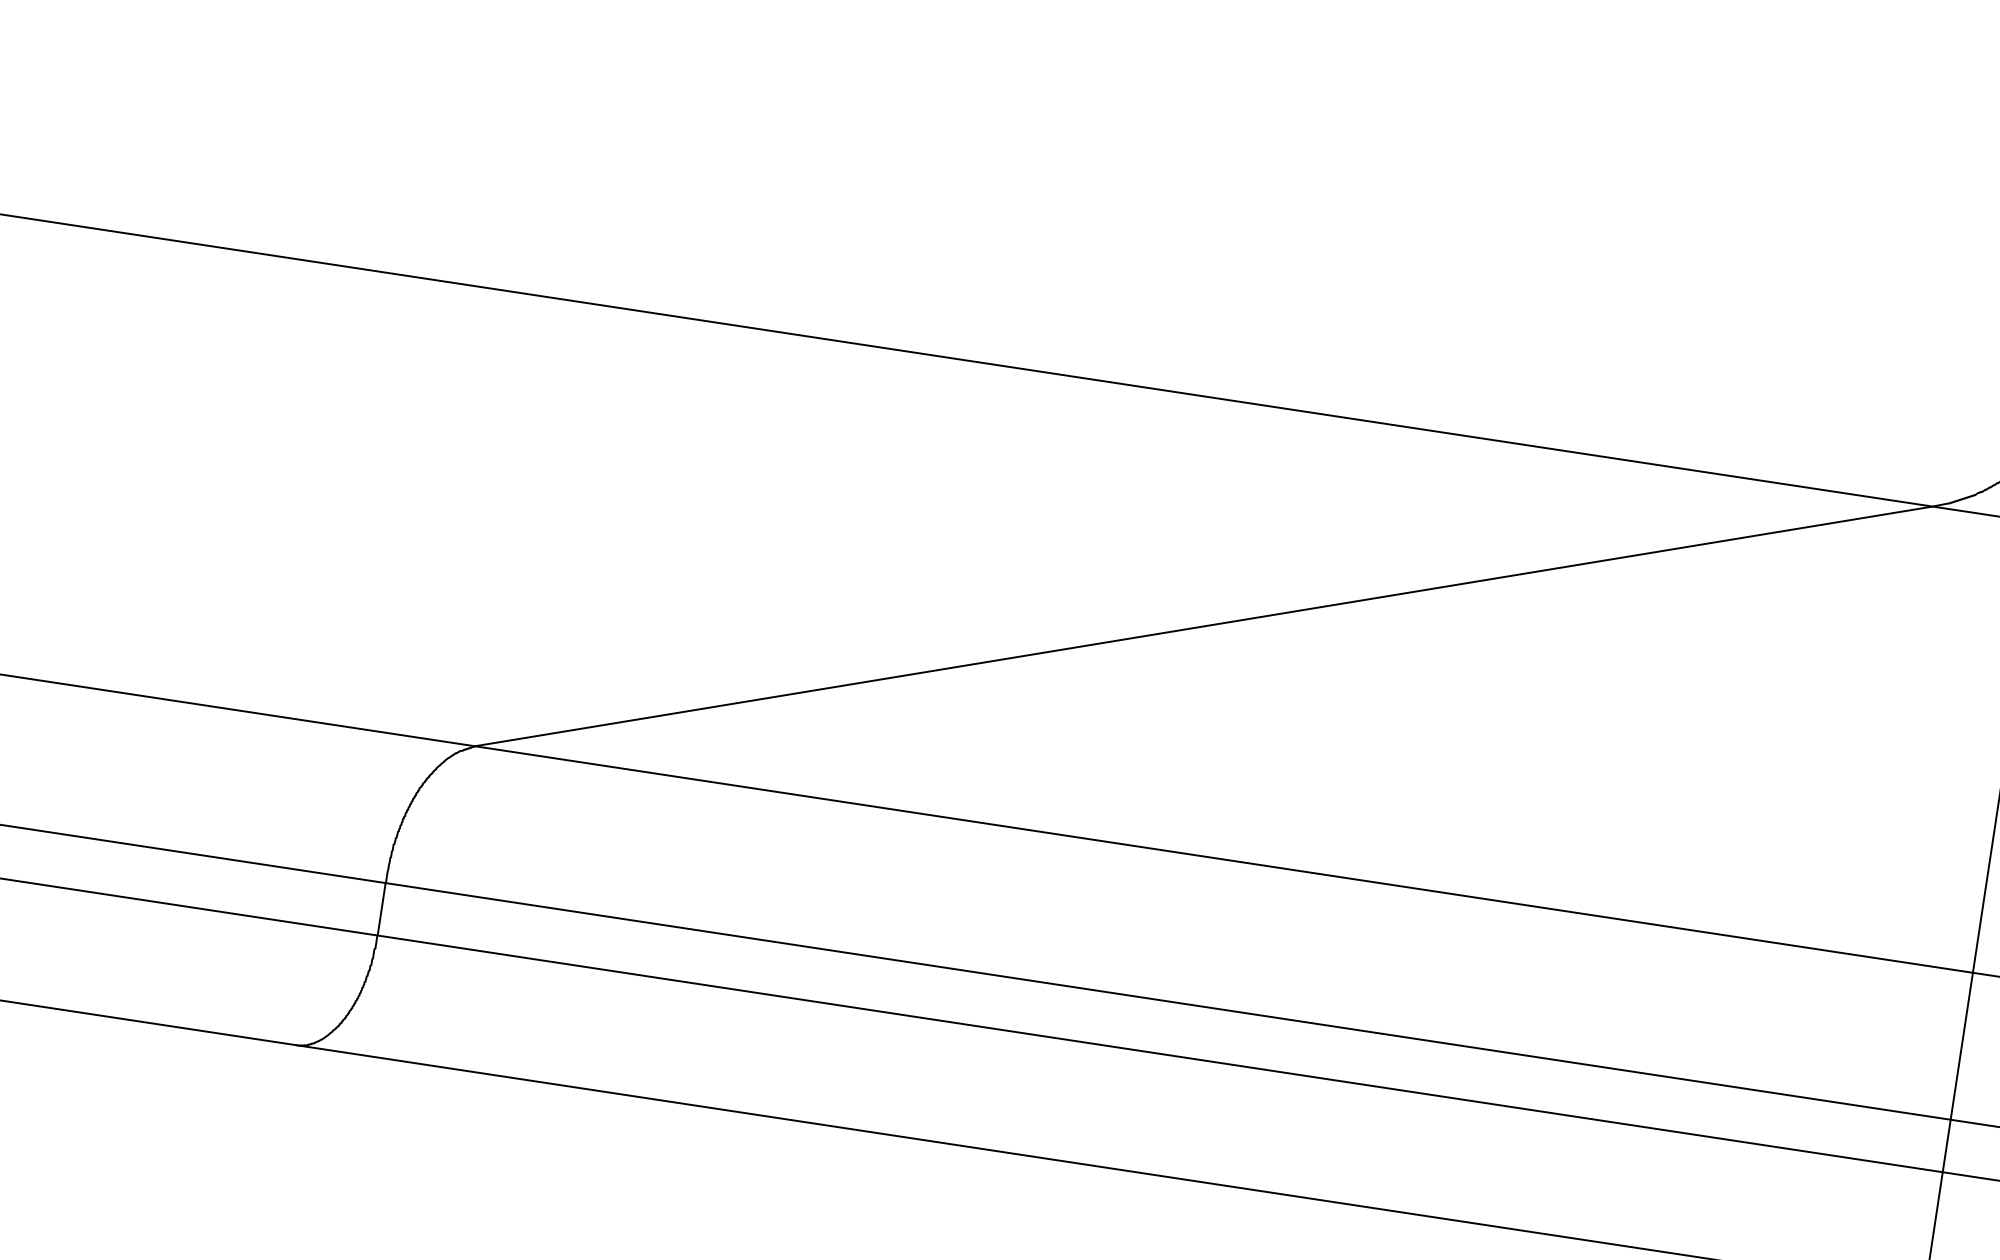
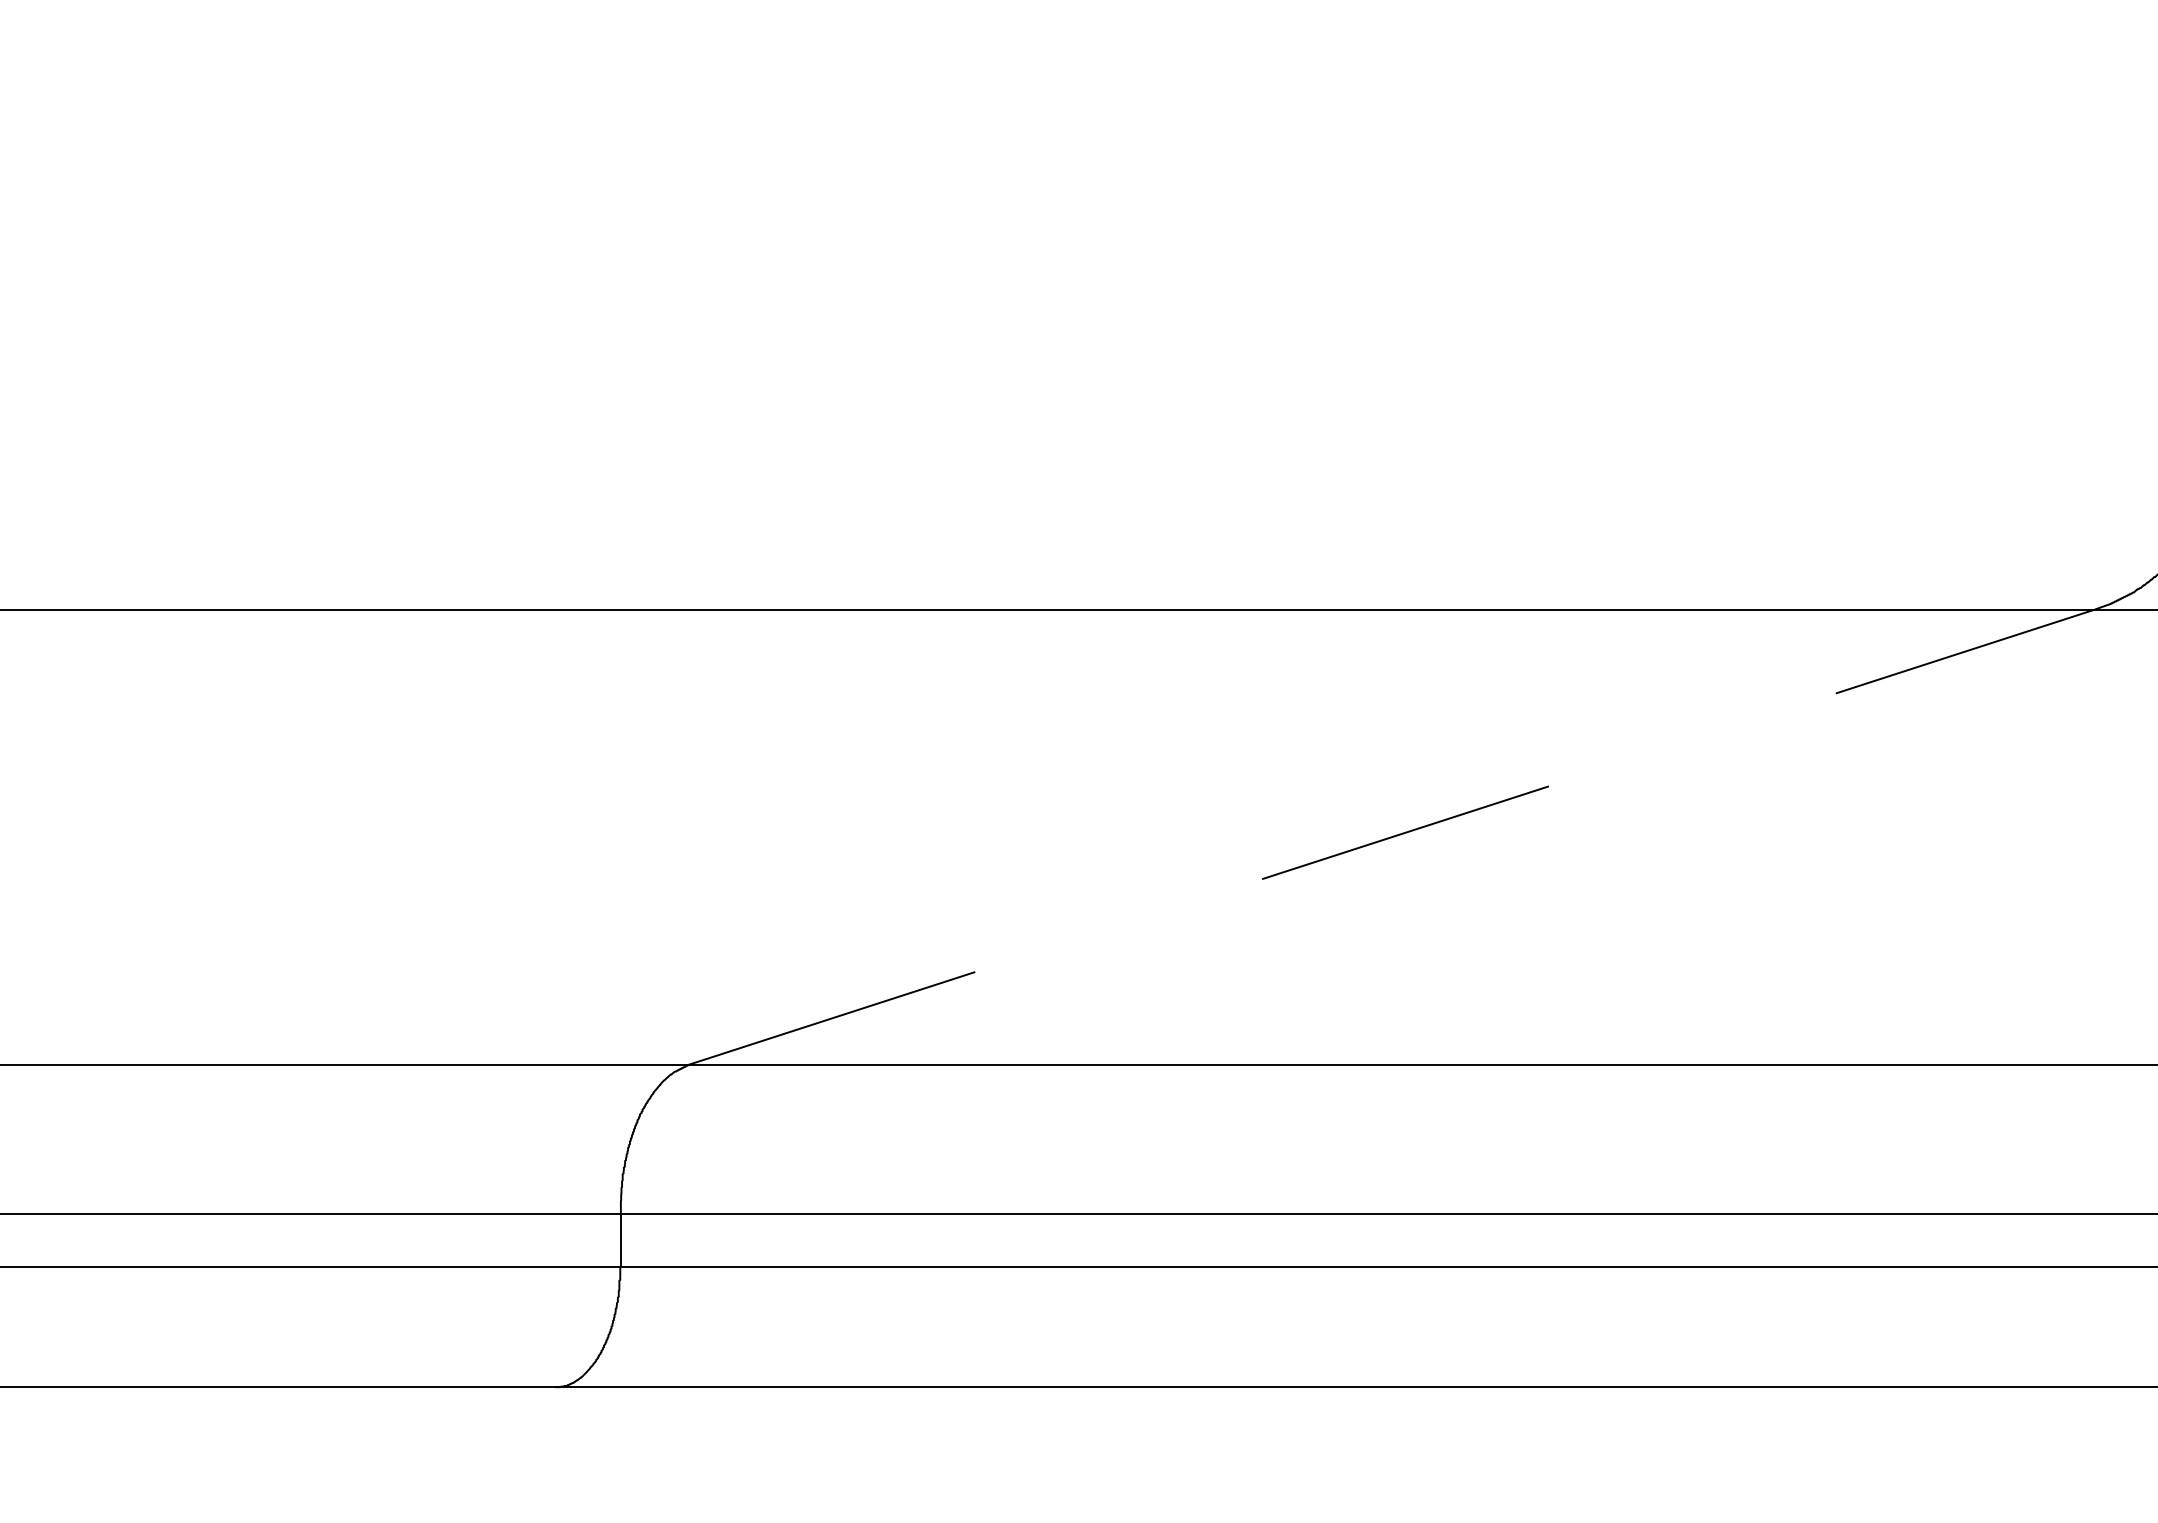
line: (1204, 626) -> (1391, 837), solid -> dashed

